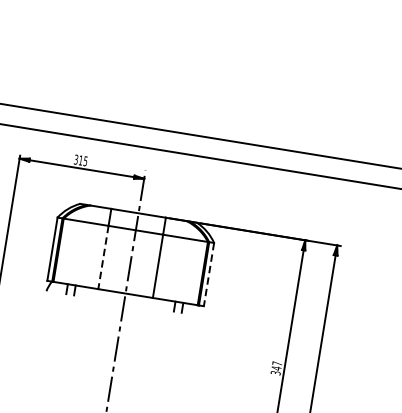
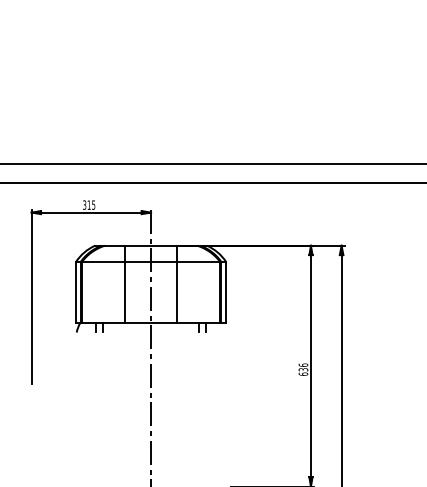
line: (103, 257) -> (124, 292), dashed -> solid
line: (209, 274) -> (226, 292), dashed -> solid
text: (276, 368) -> (303, 369), 347 -> 636

